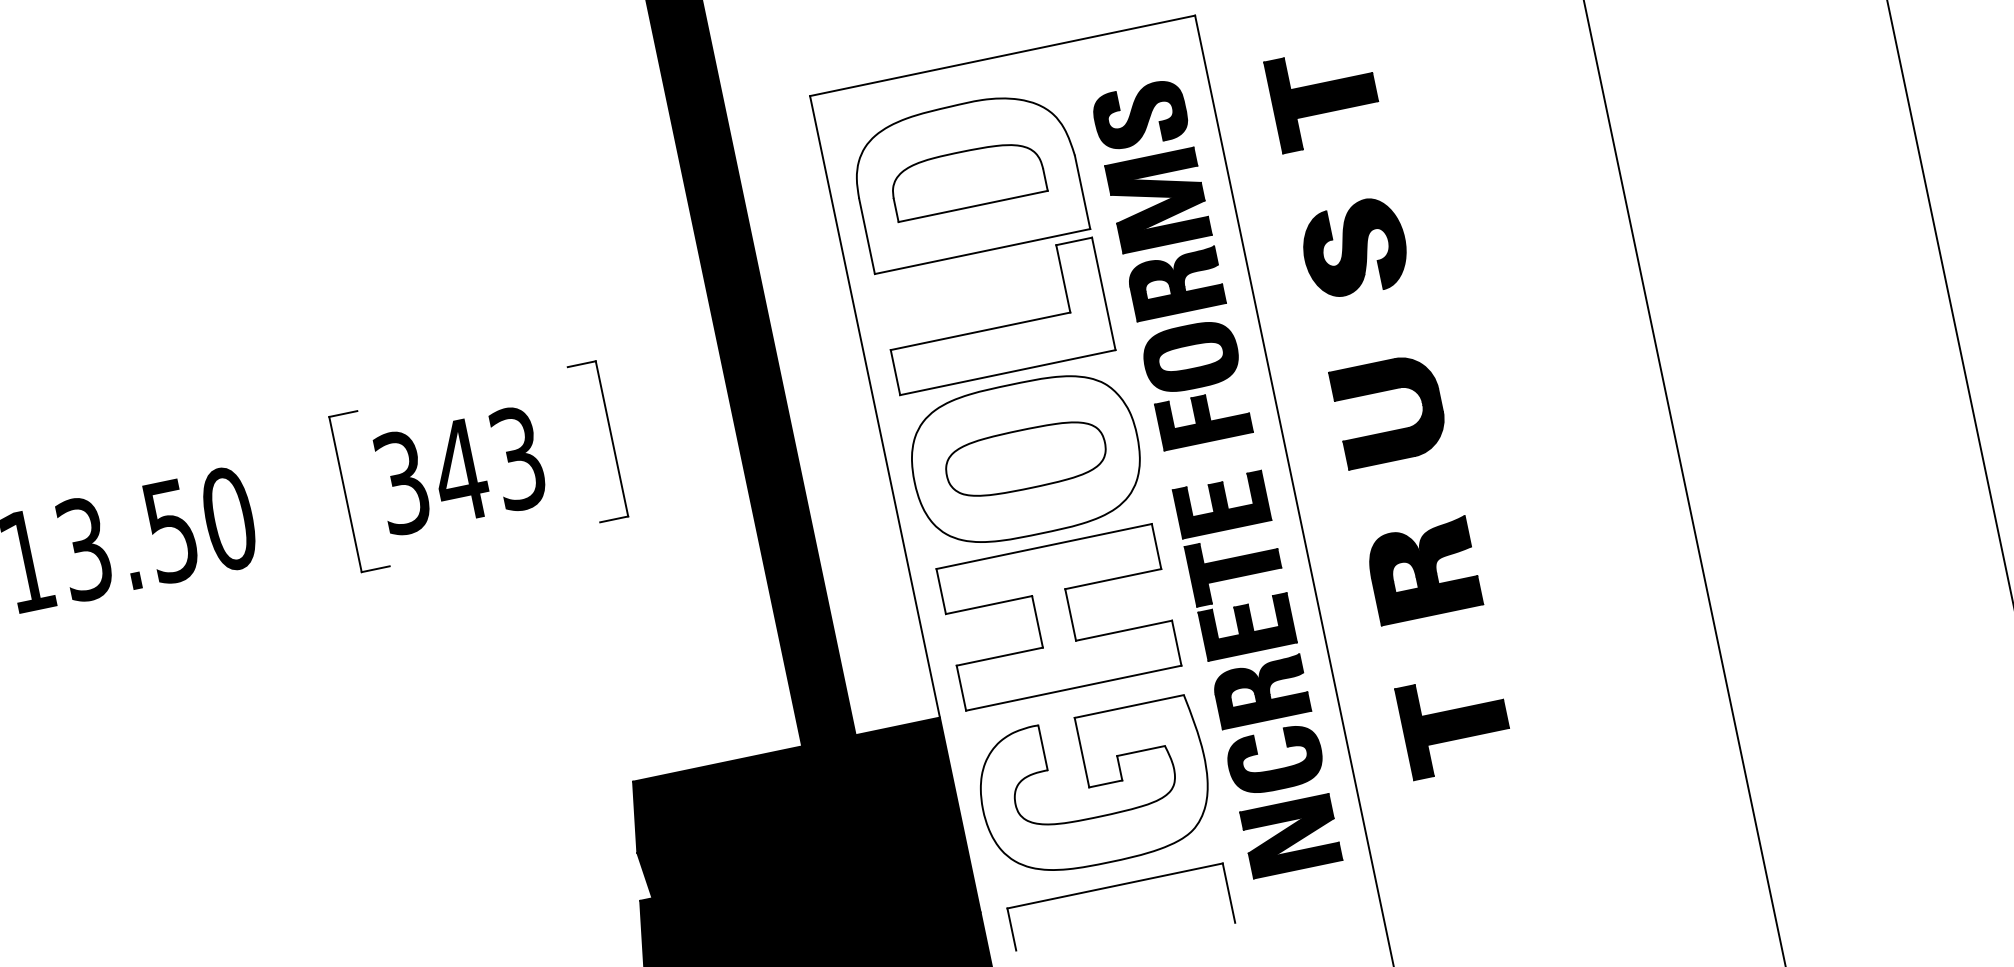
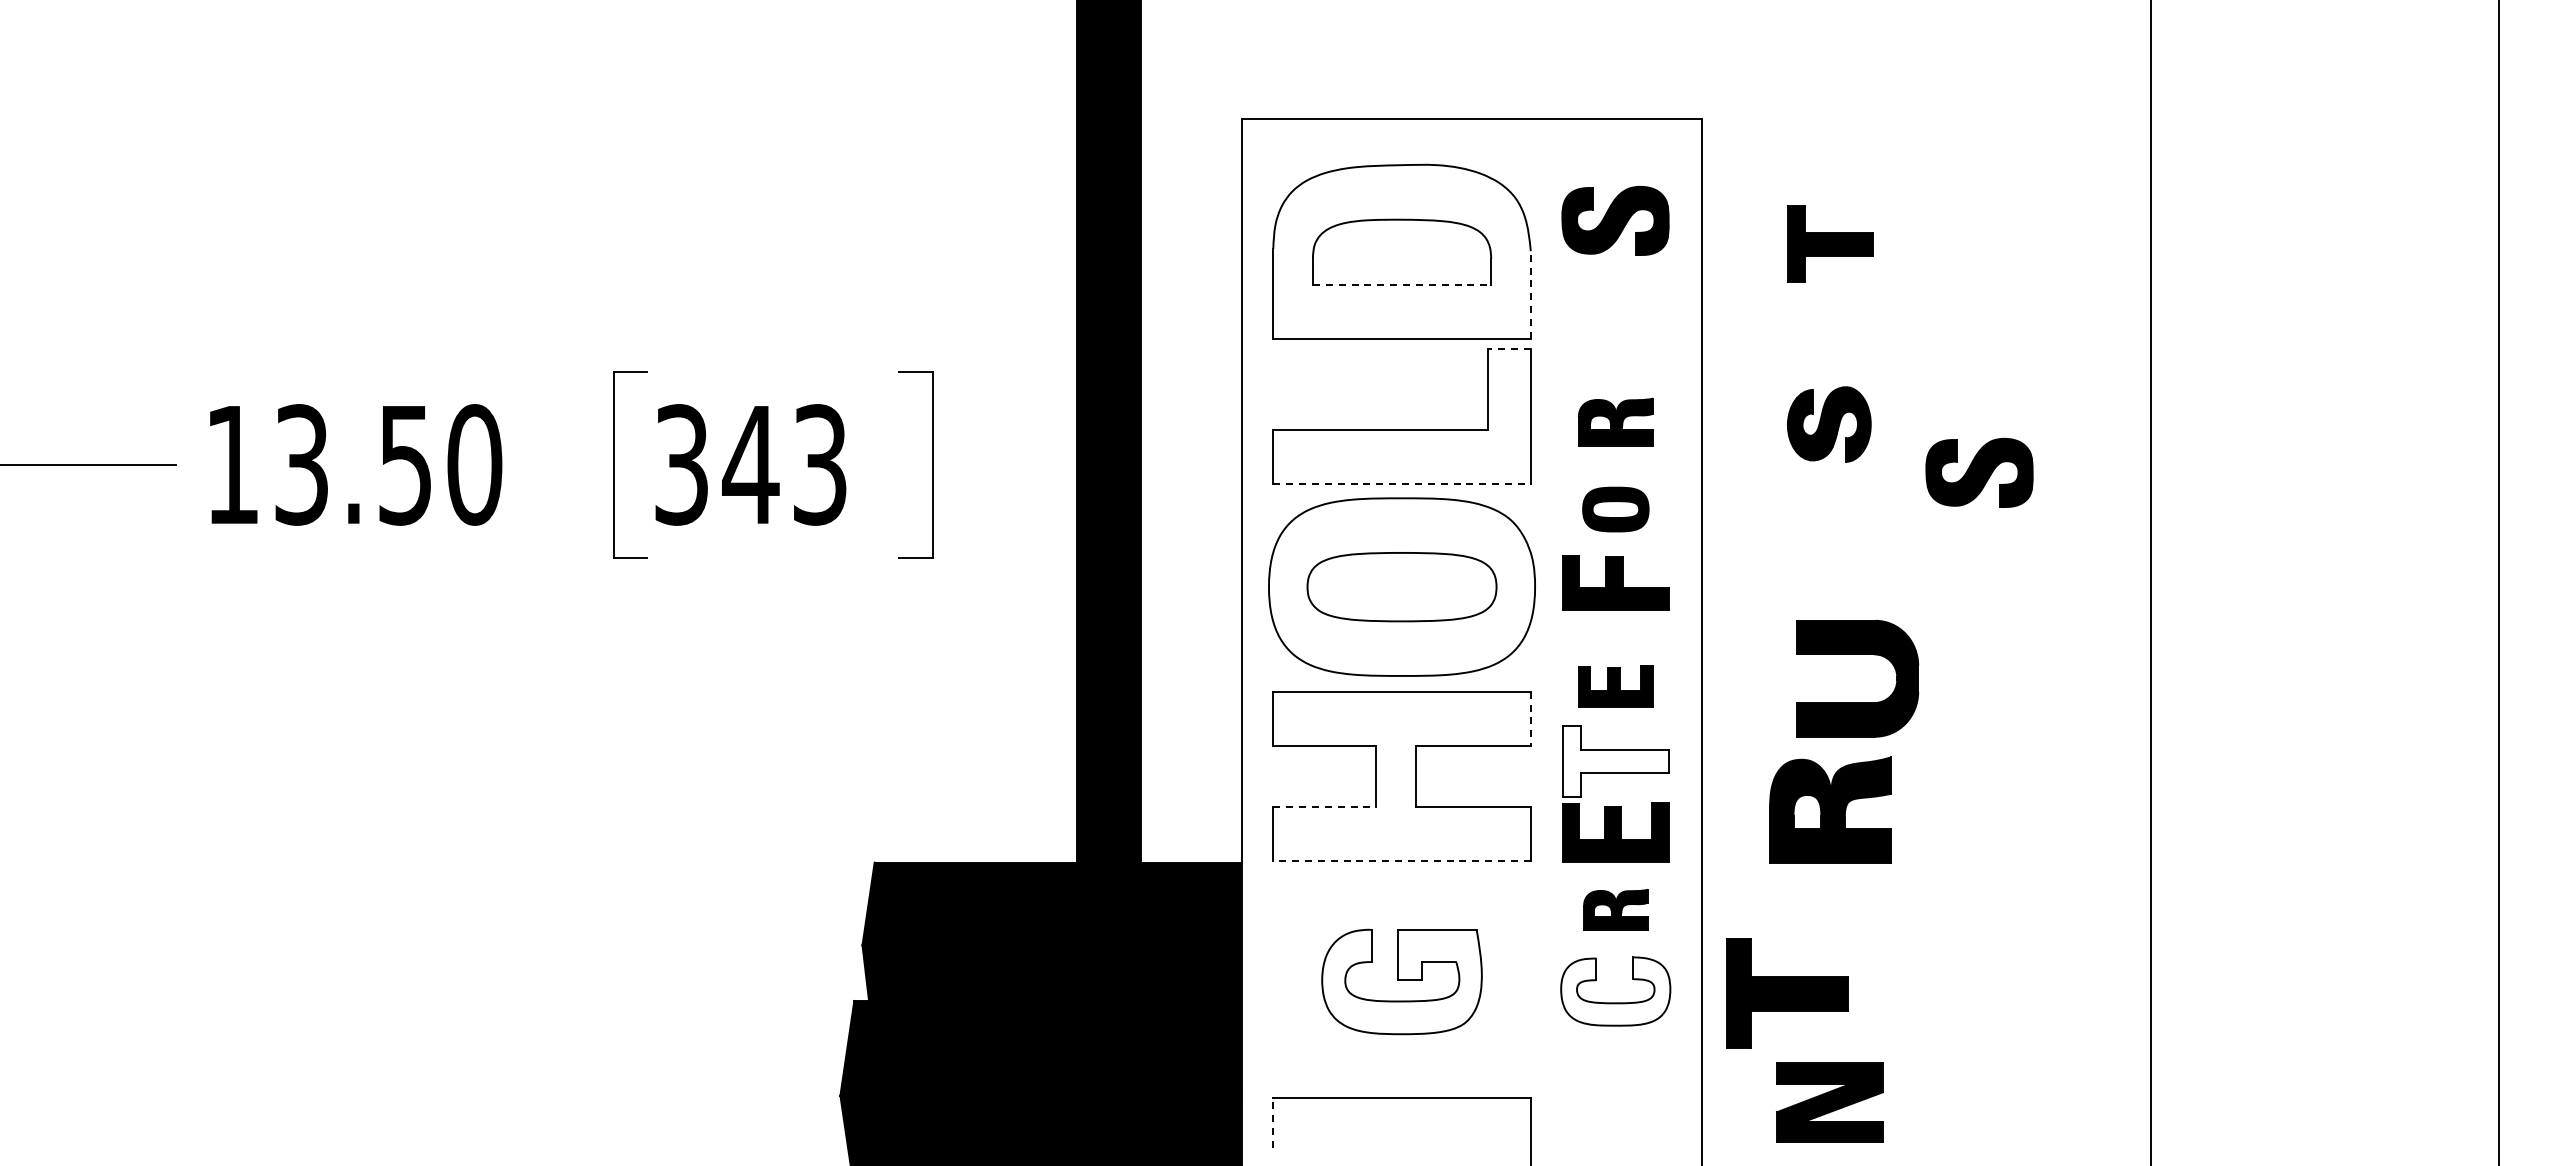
part: (1324, 96) -> (1830, 243), size x0.7
line: (1082, 192) -> (1530, 295), solid -> dashed
part: (1158, 200) -> (1615, 322), removed
line: (973, 206) -> (1402, 285), solid -> dashed
line: (1073, 241) -> (1508, 349), solid -> dashed
part: (1354, 248) -> (1829, 424), size x0.7
part: (1488, 262) -> (1979, 472), added
part: (1175, 283) -> (1615, 421), size x0.7
part: (1190, 356) -> (1615, 509), size x0.6
line: (1008, 372) -> (1402, 483), solid -> dashed
part: (1385, 390) -> (1857, 654), moved
part: (1221, 504) -> (1615, 686), size x0.7
line: (1156, 546) -> (1530, 718), solid -> dashed
fill: (1234, 567) -> (1615, 761), removed
line: (999, 656) -> (1324, 807), solid -> dashed
line: (1074, 688) -> (1402, 861), solid -> dashed
part: (1260, 691) -> (1615, 909), size x0.6
part: (1455, 724) -> (1787, 993), moved
fill: (1275, 759) -> (1615, 991), removed
part: (1094, 789) -> (1401, 981), size x0.6
part: (1290, 836) -> (1829, 1102), moved
line: (1011, 929) -> (1273, 1122), solid -> dashed

